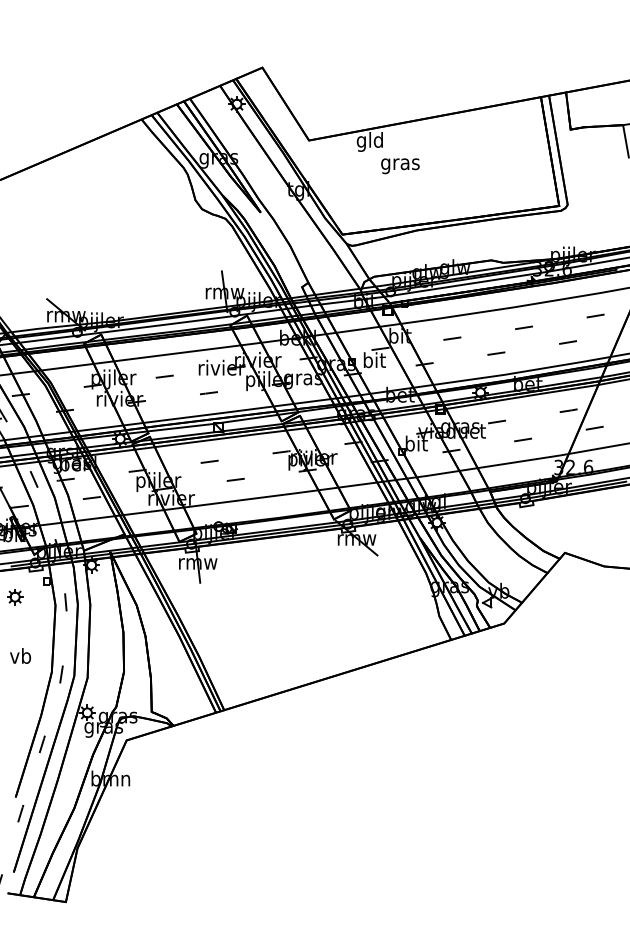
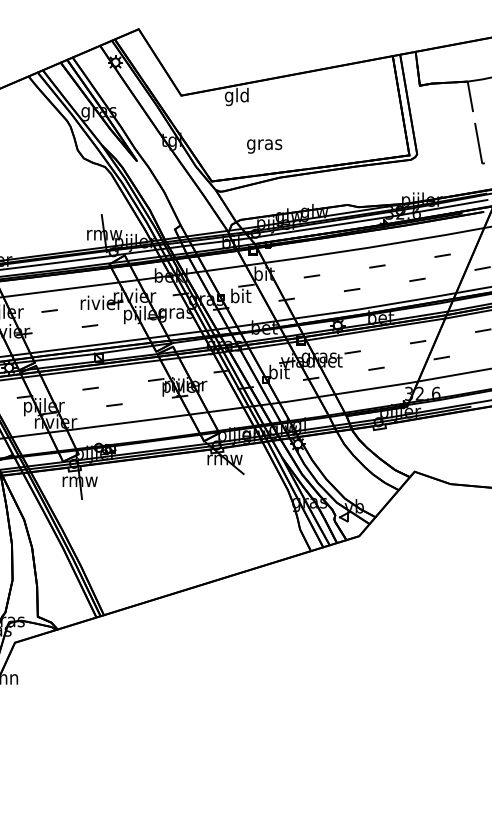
text: (400, 166) -> (264, 146), moved

